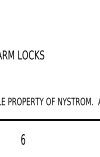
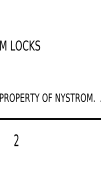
text: (23, 139) -> (16, 140), 6 -> 2

